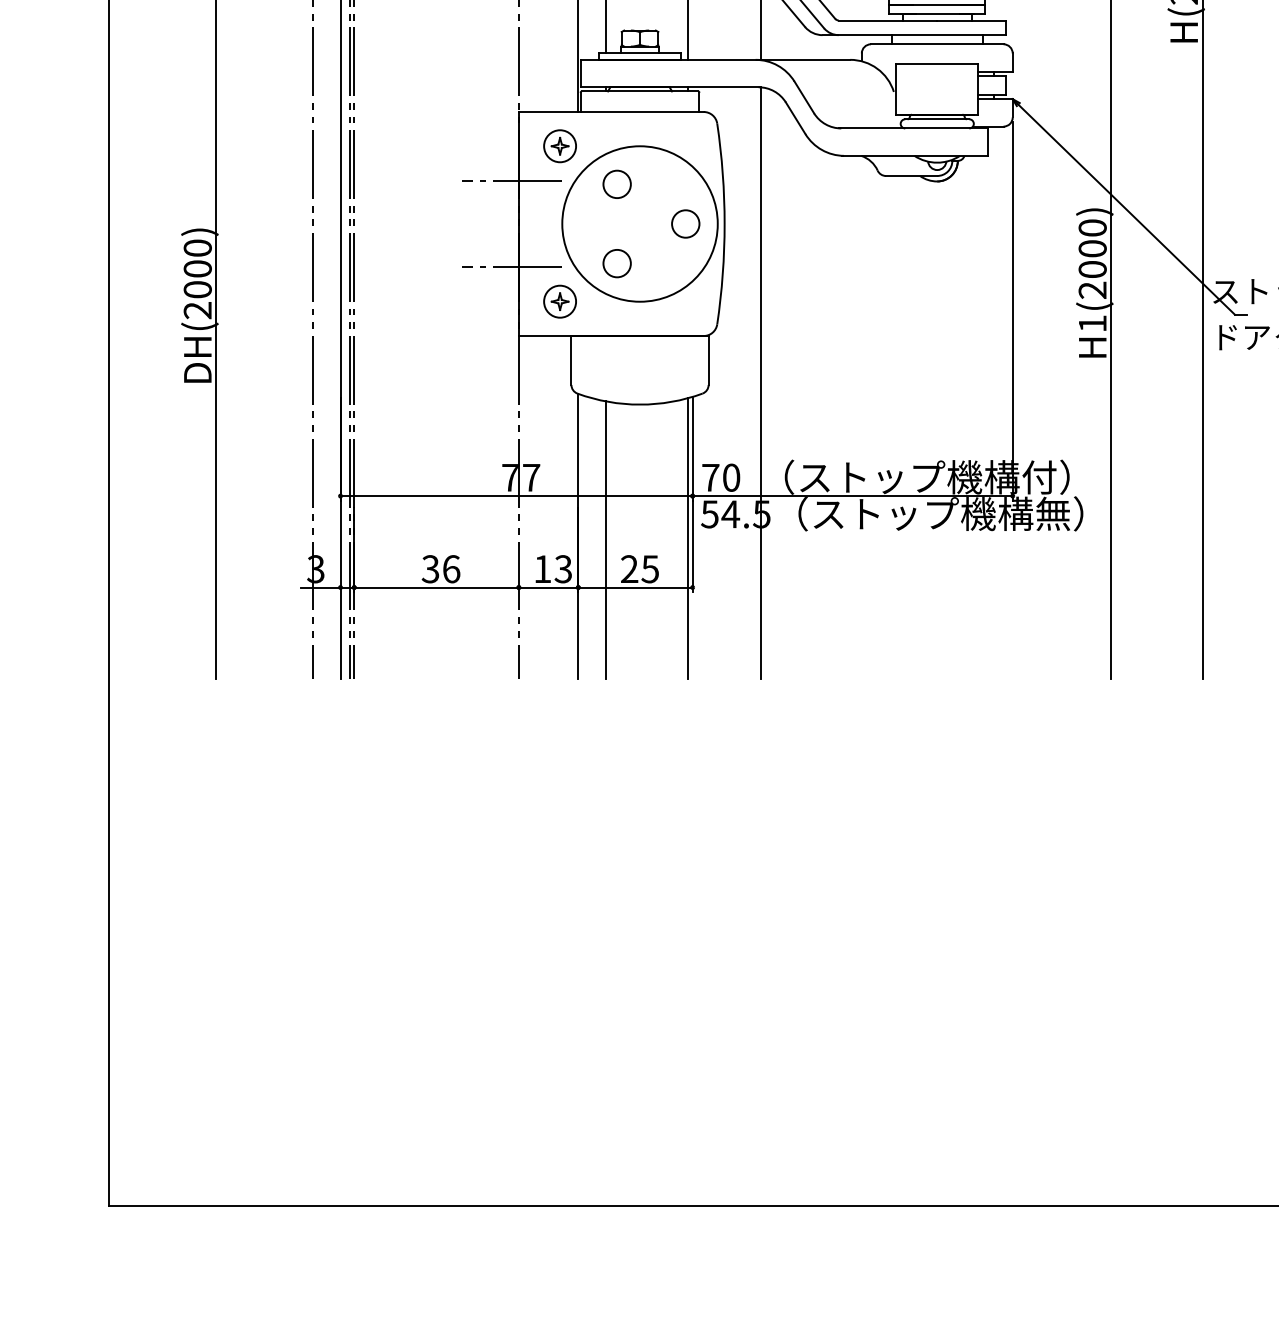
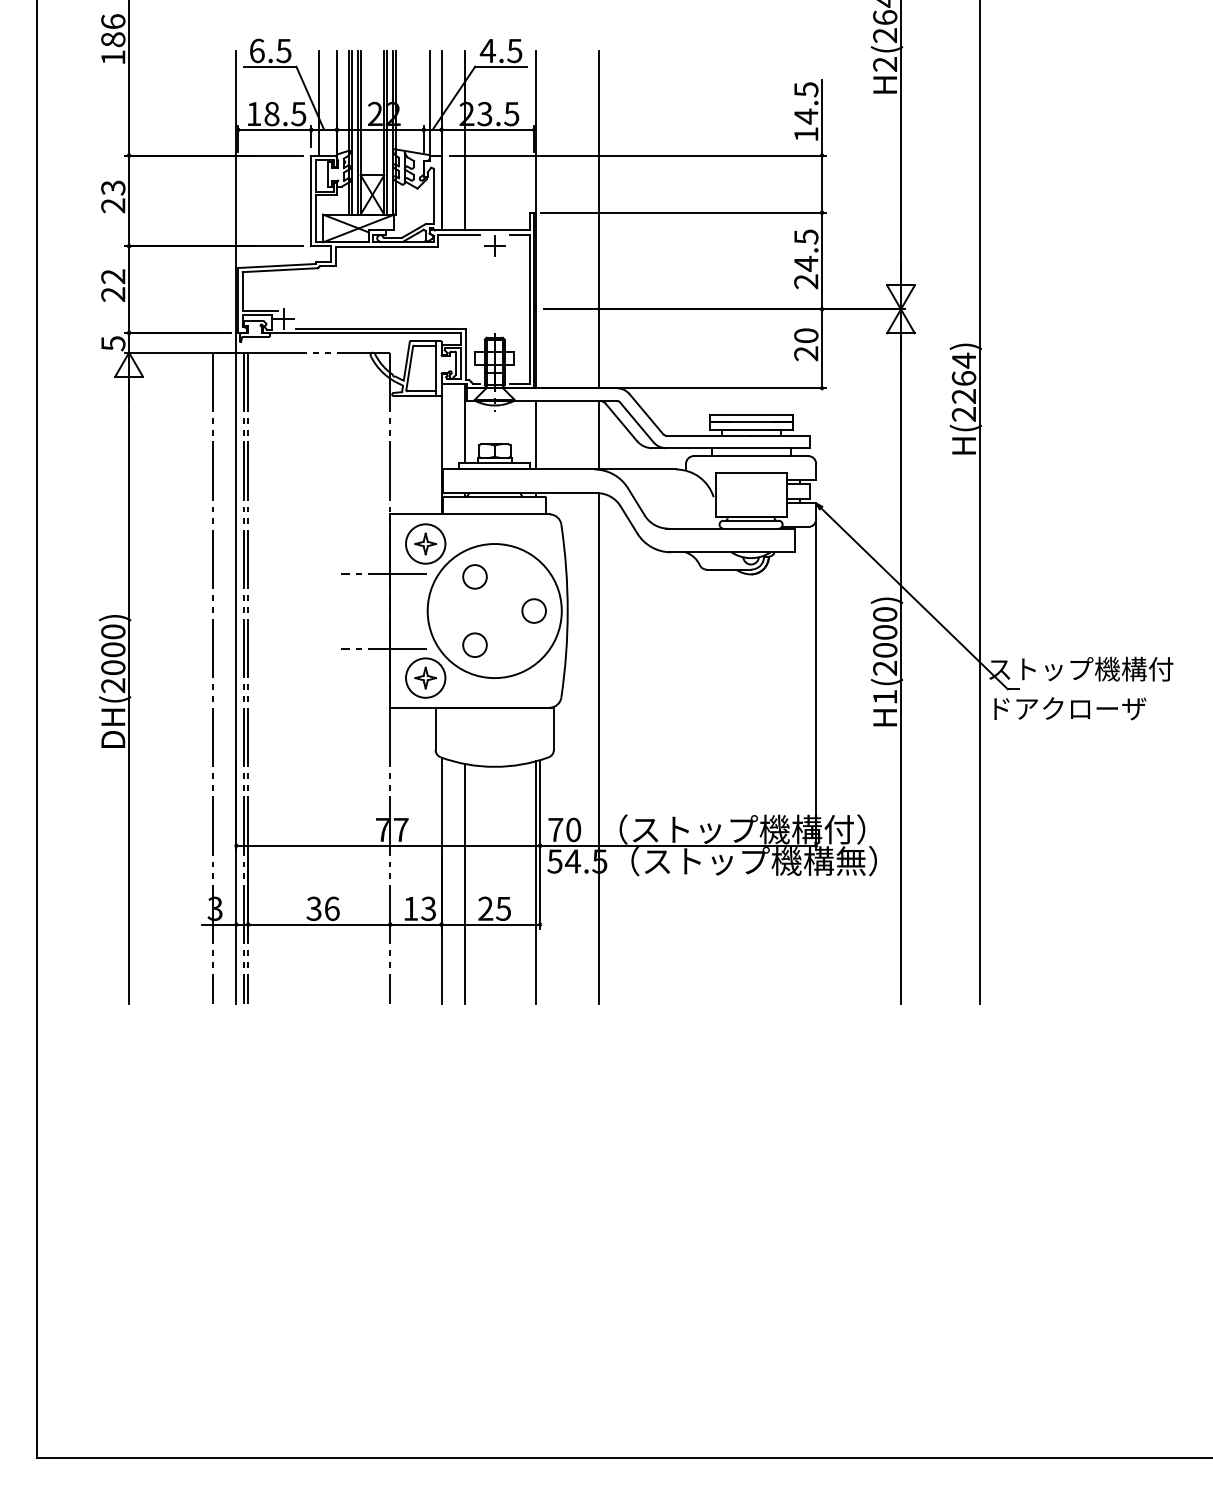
part: (559, 145) -> (425, 543), size x1.43
part: (559, 301) -> (425, 677), size x1.43

